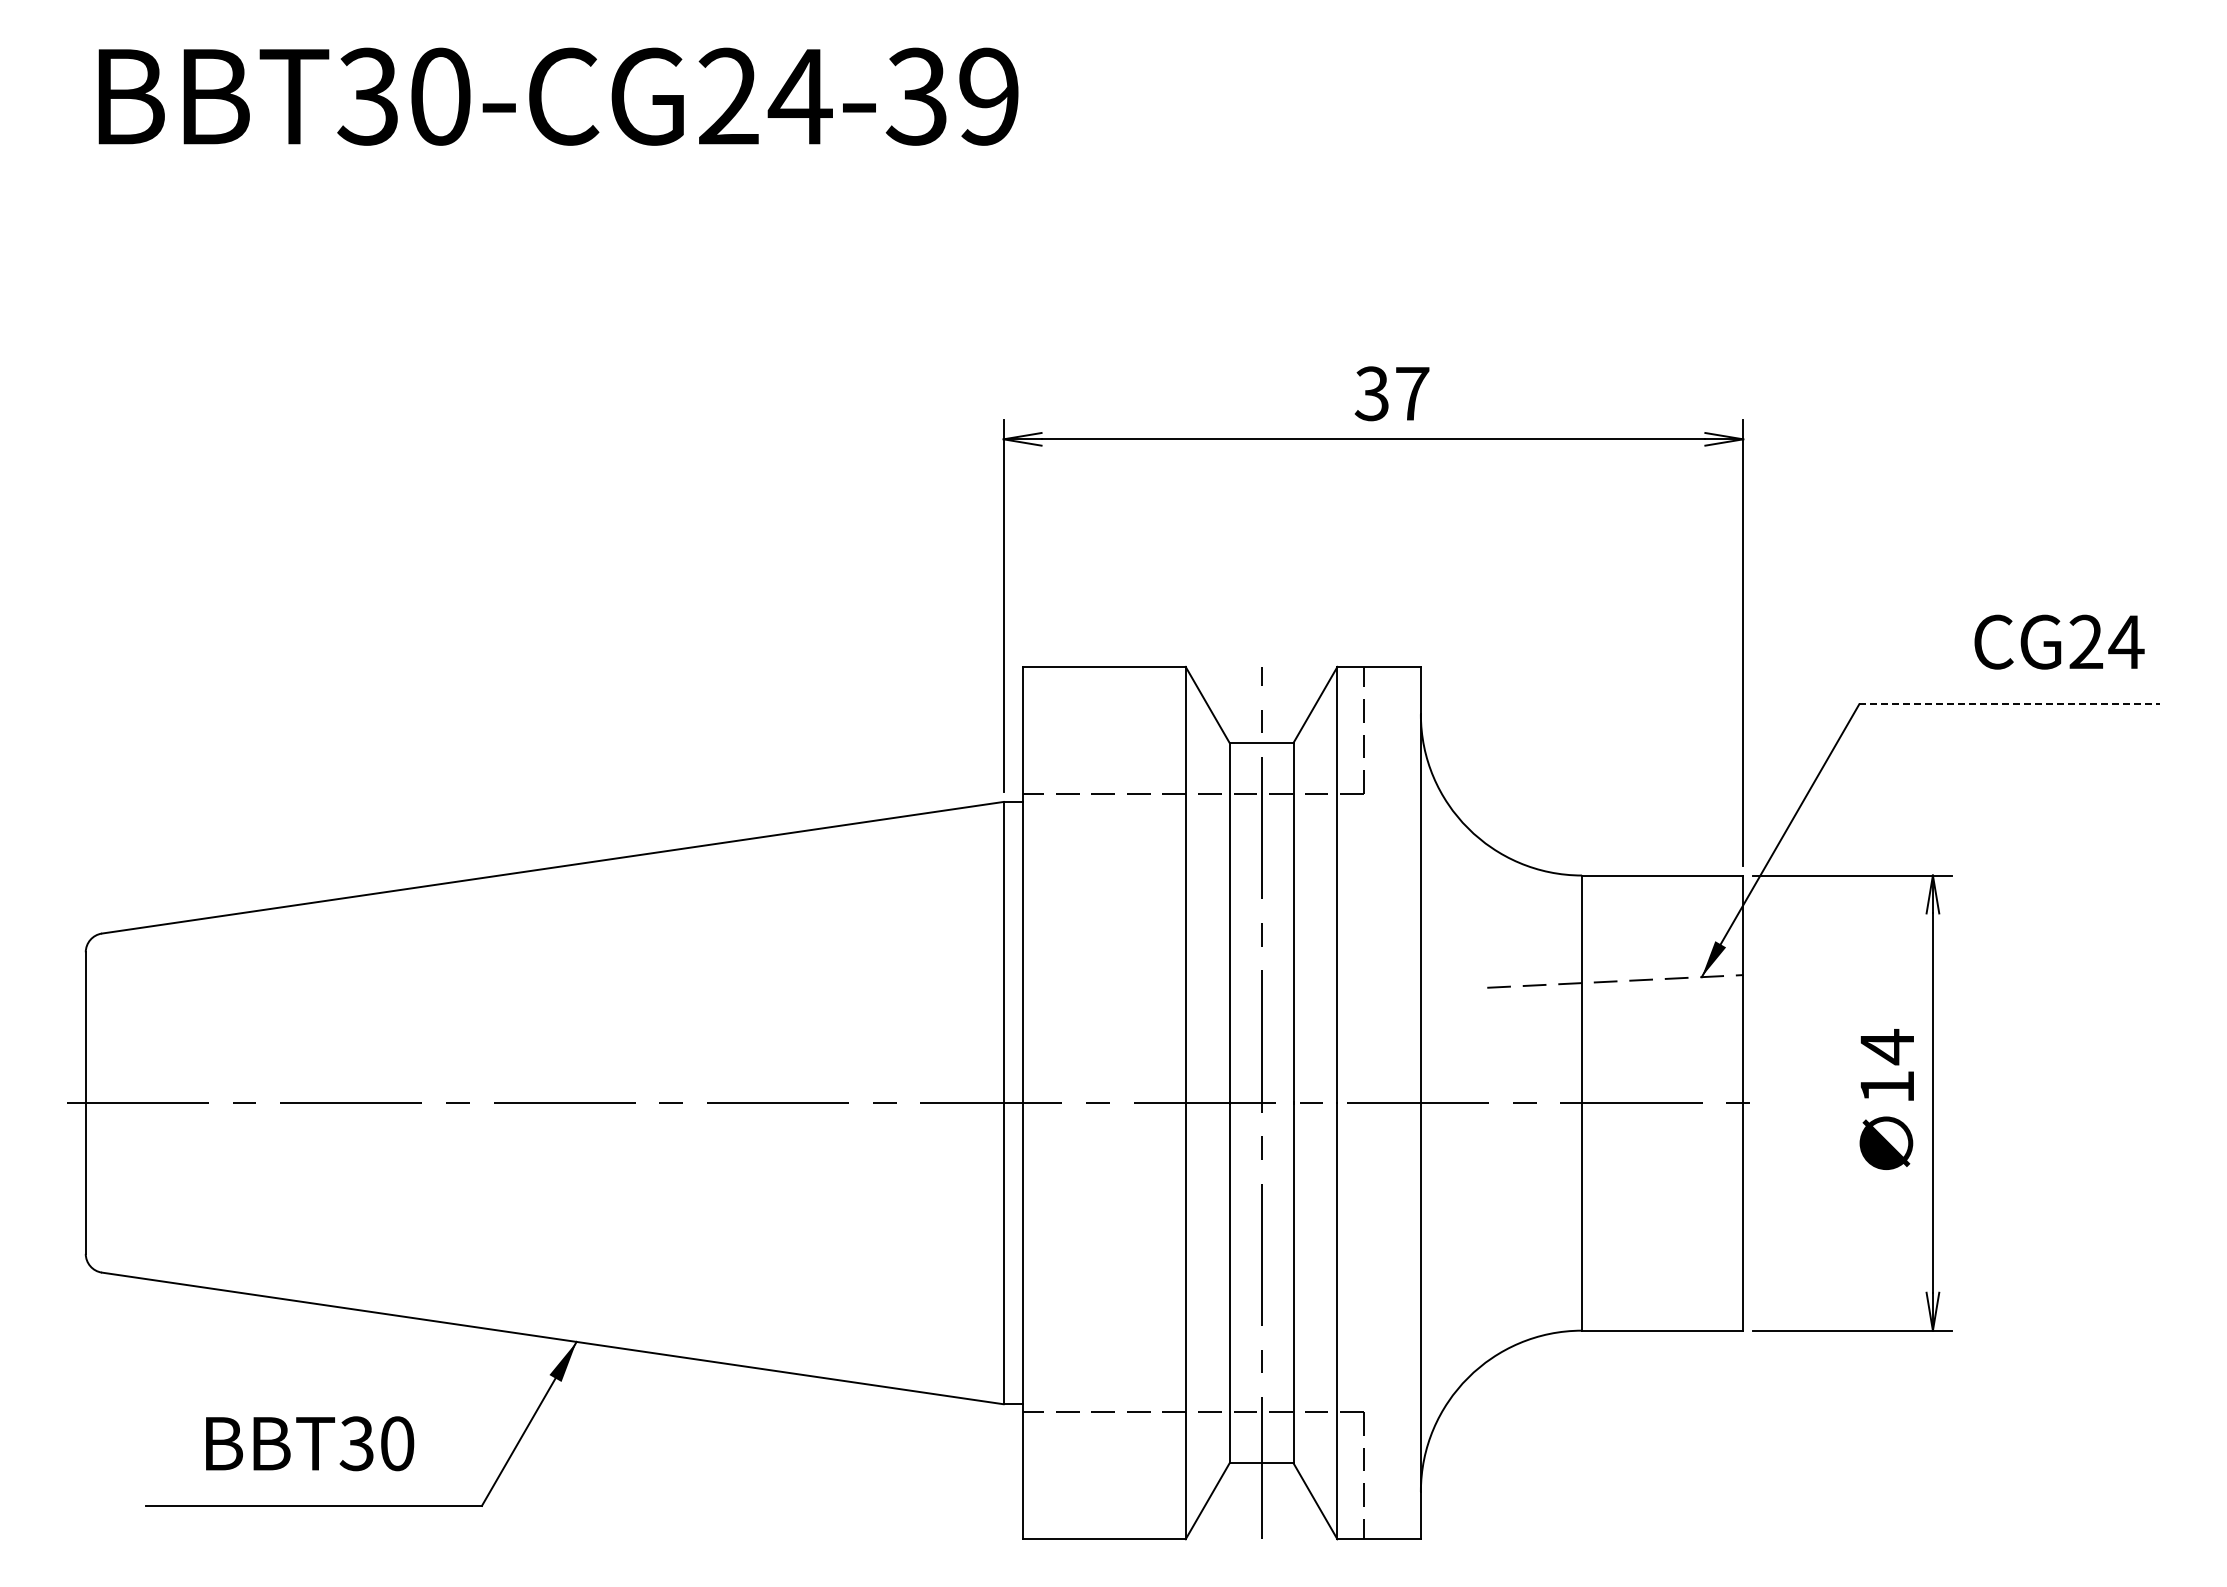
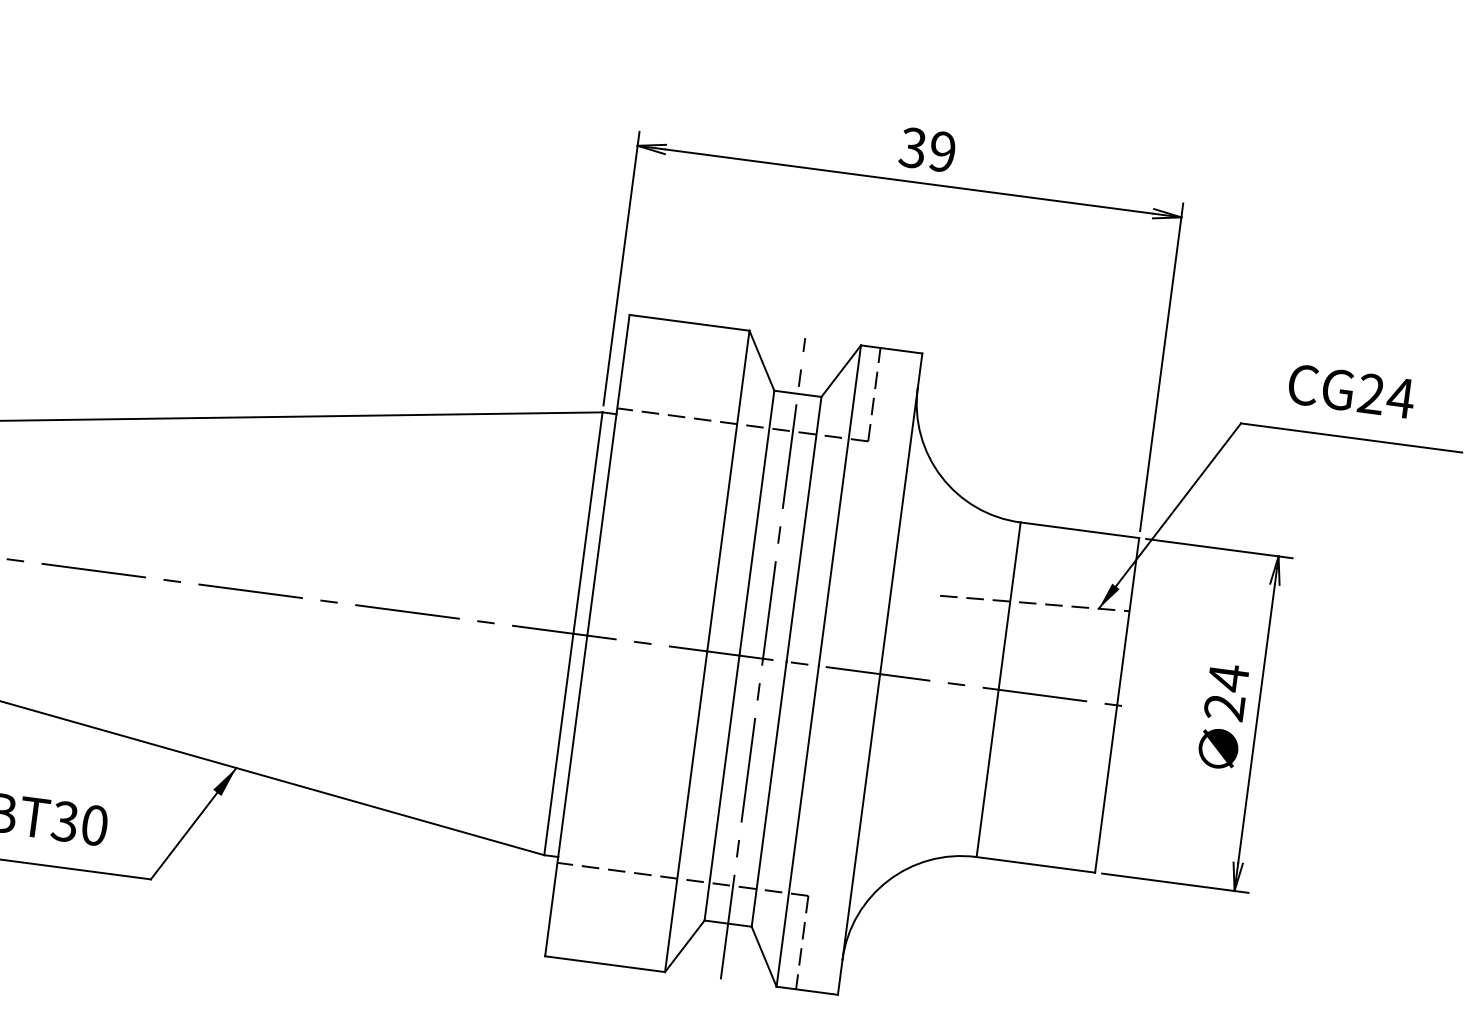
text: (1412, 393) -> (942, 151), 37 -> 39
text: (2059, 641) -> (1351, 391), moved
line: (2010, 704) -> (1352, 438), dashed -> solid
text: (1886, 1086) -> (1224, 707), 14 -> 24

